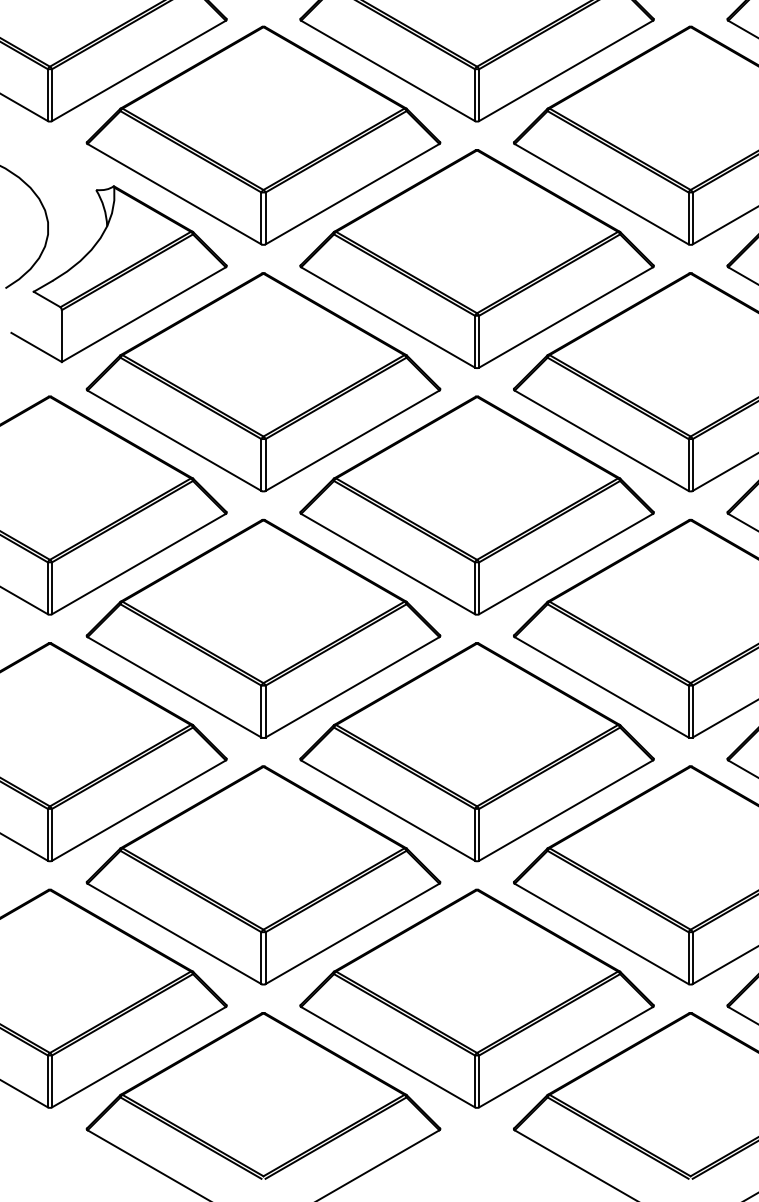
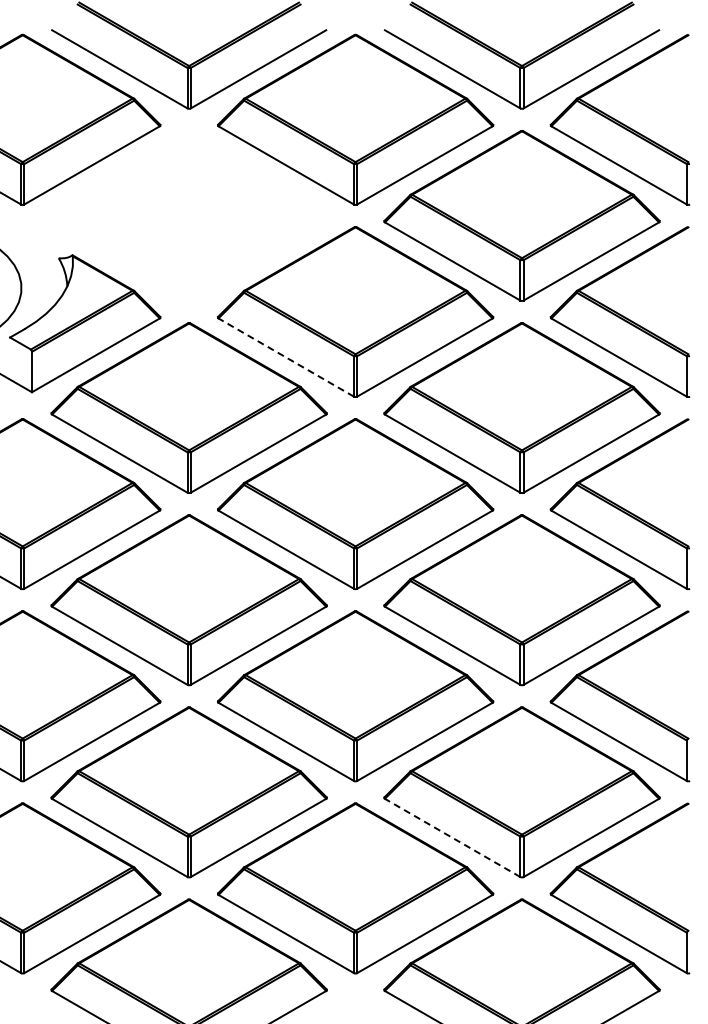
part: (262, 135) -> (188, 215), removed
line: (387, 317) -> (285, 357), solid -> dashed
line: (601, 933) -> (452, 837), solid -> dashed

